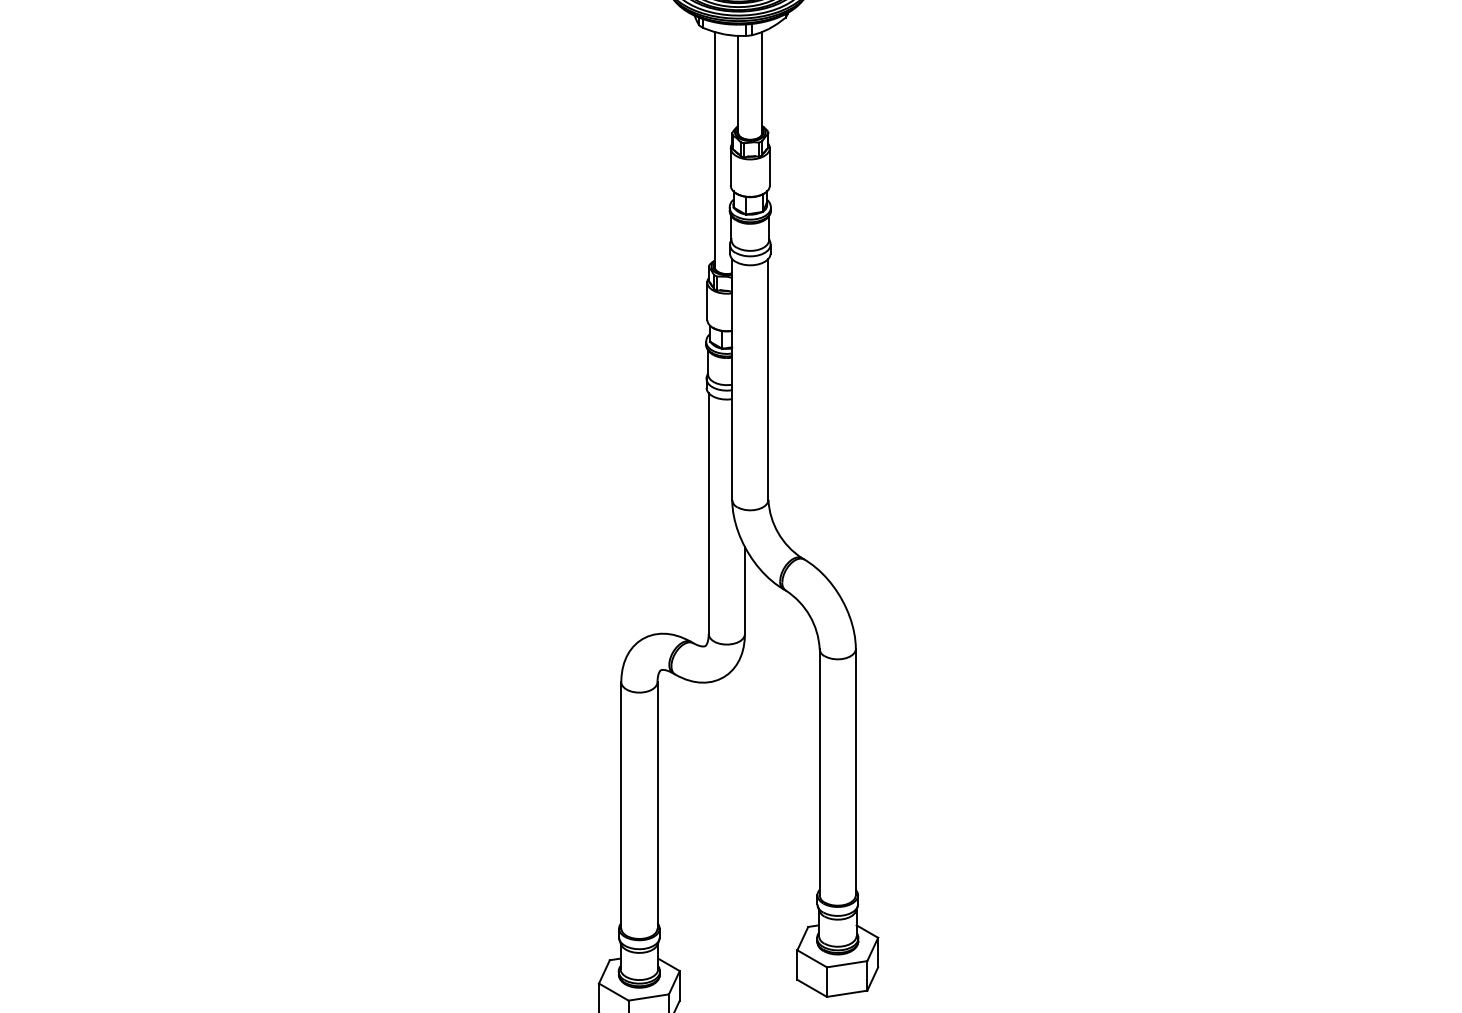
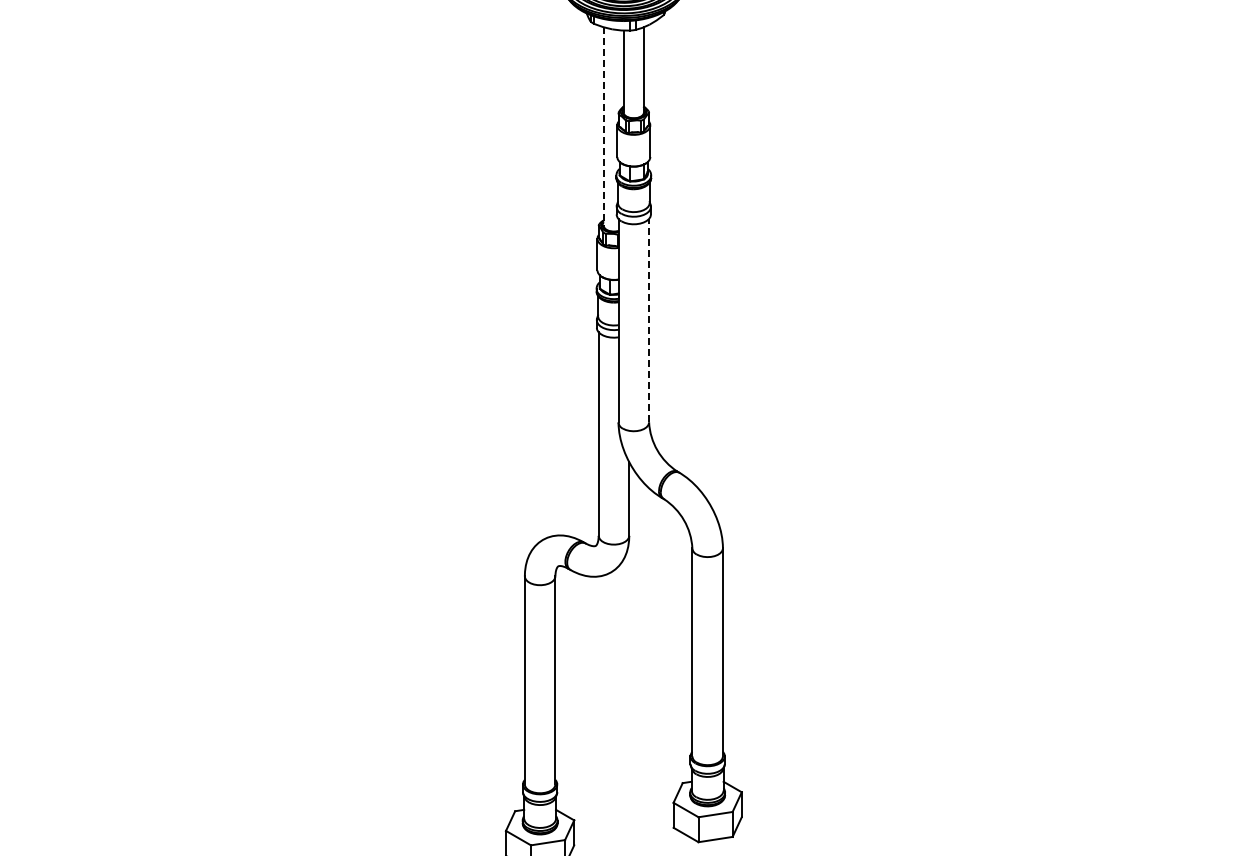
line: (714, 150) -> (603, 127), solid -> dashed
line: (768, 379) -> (649, 320), solid -> dashed

